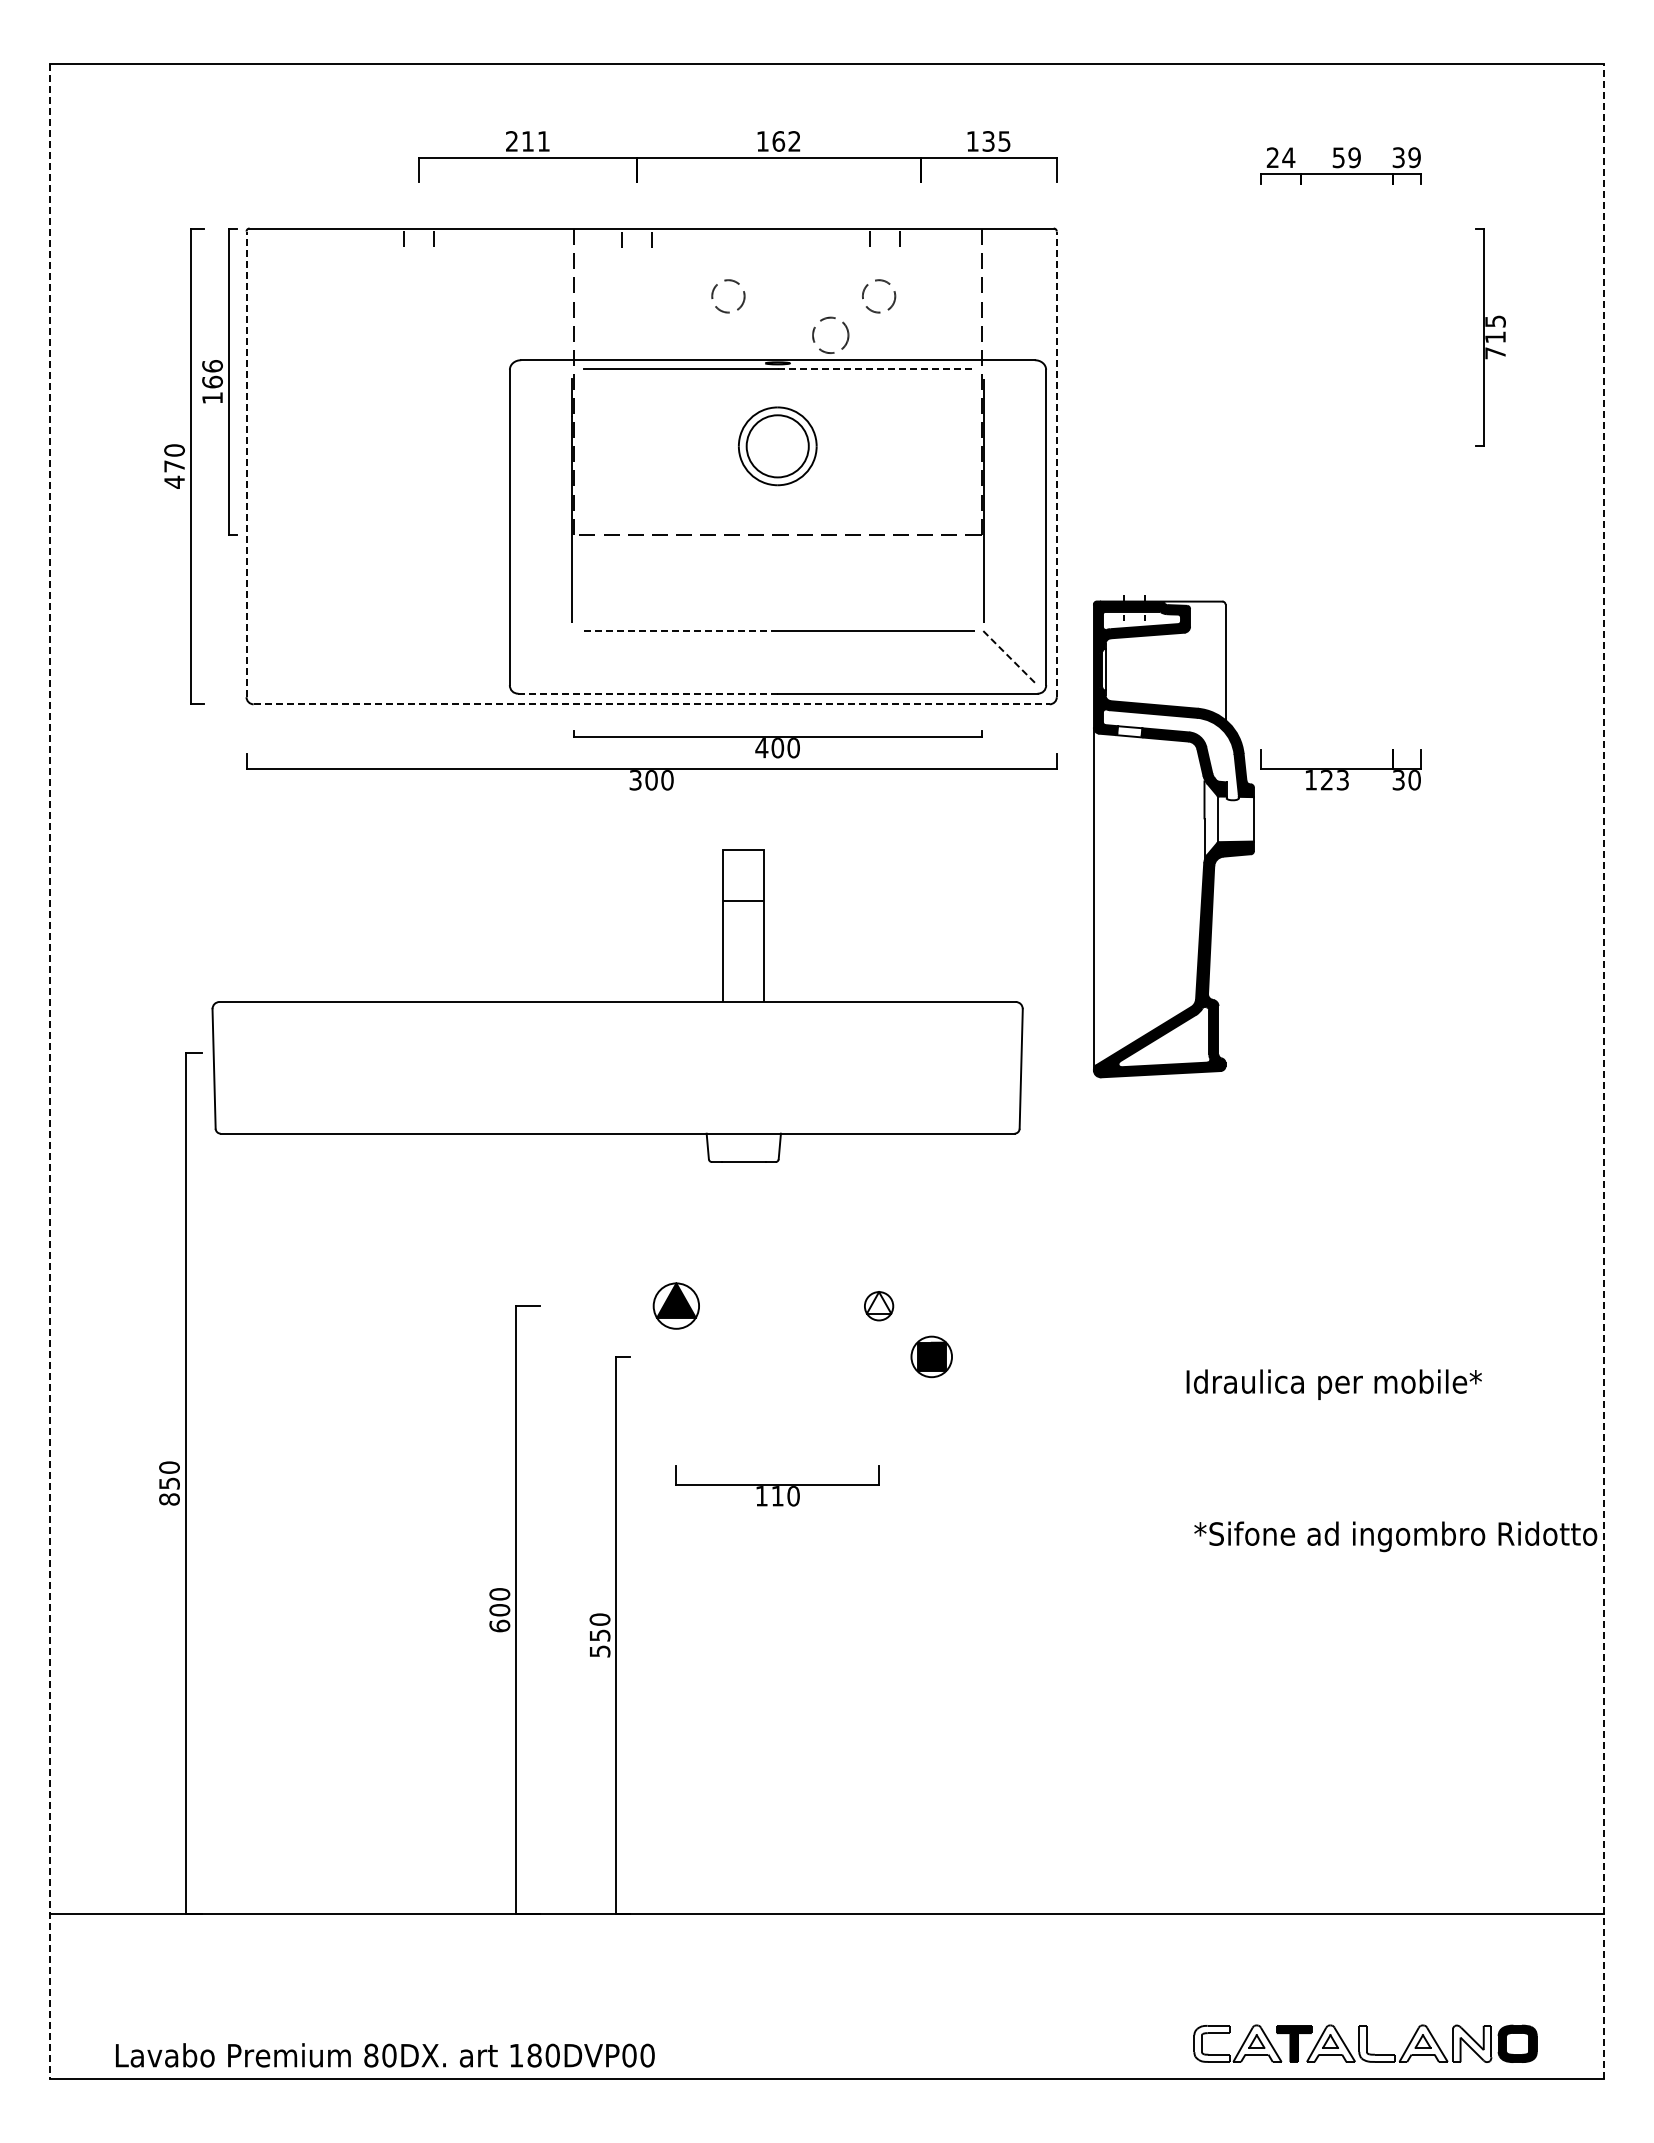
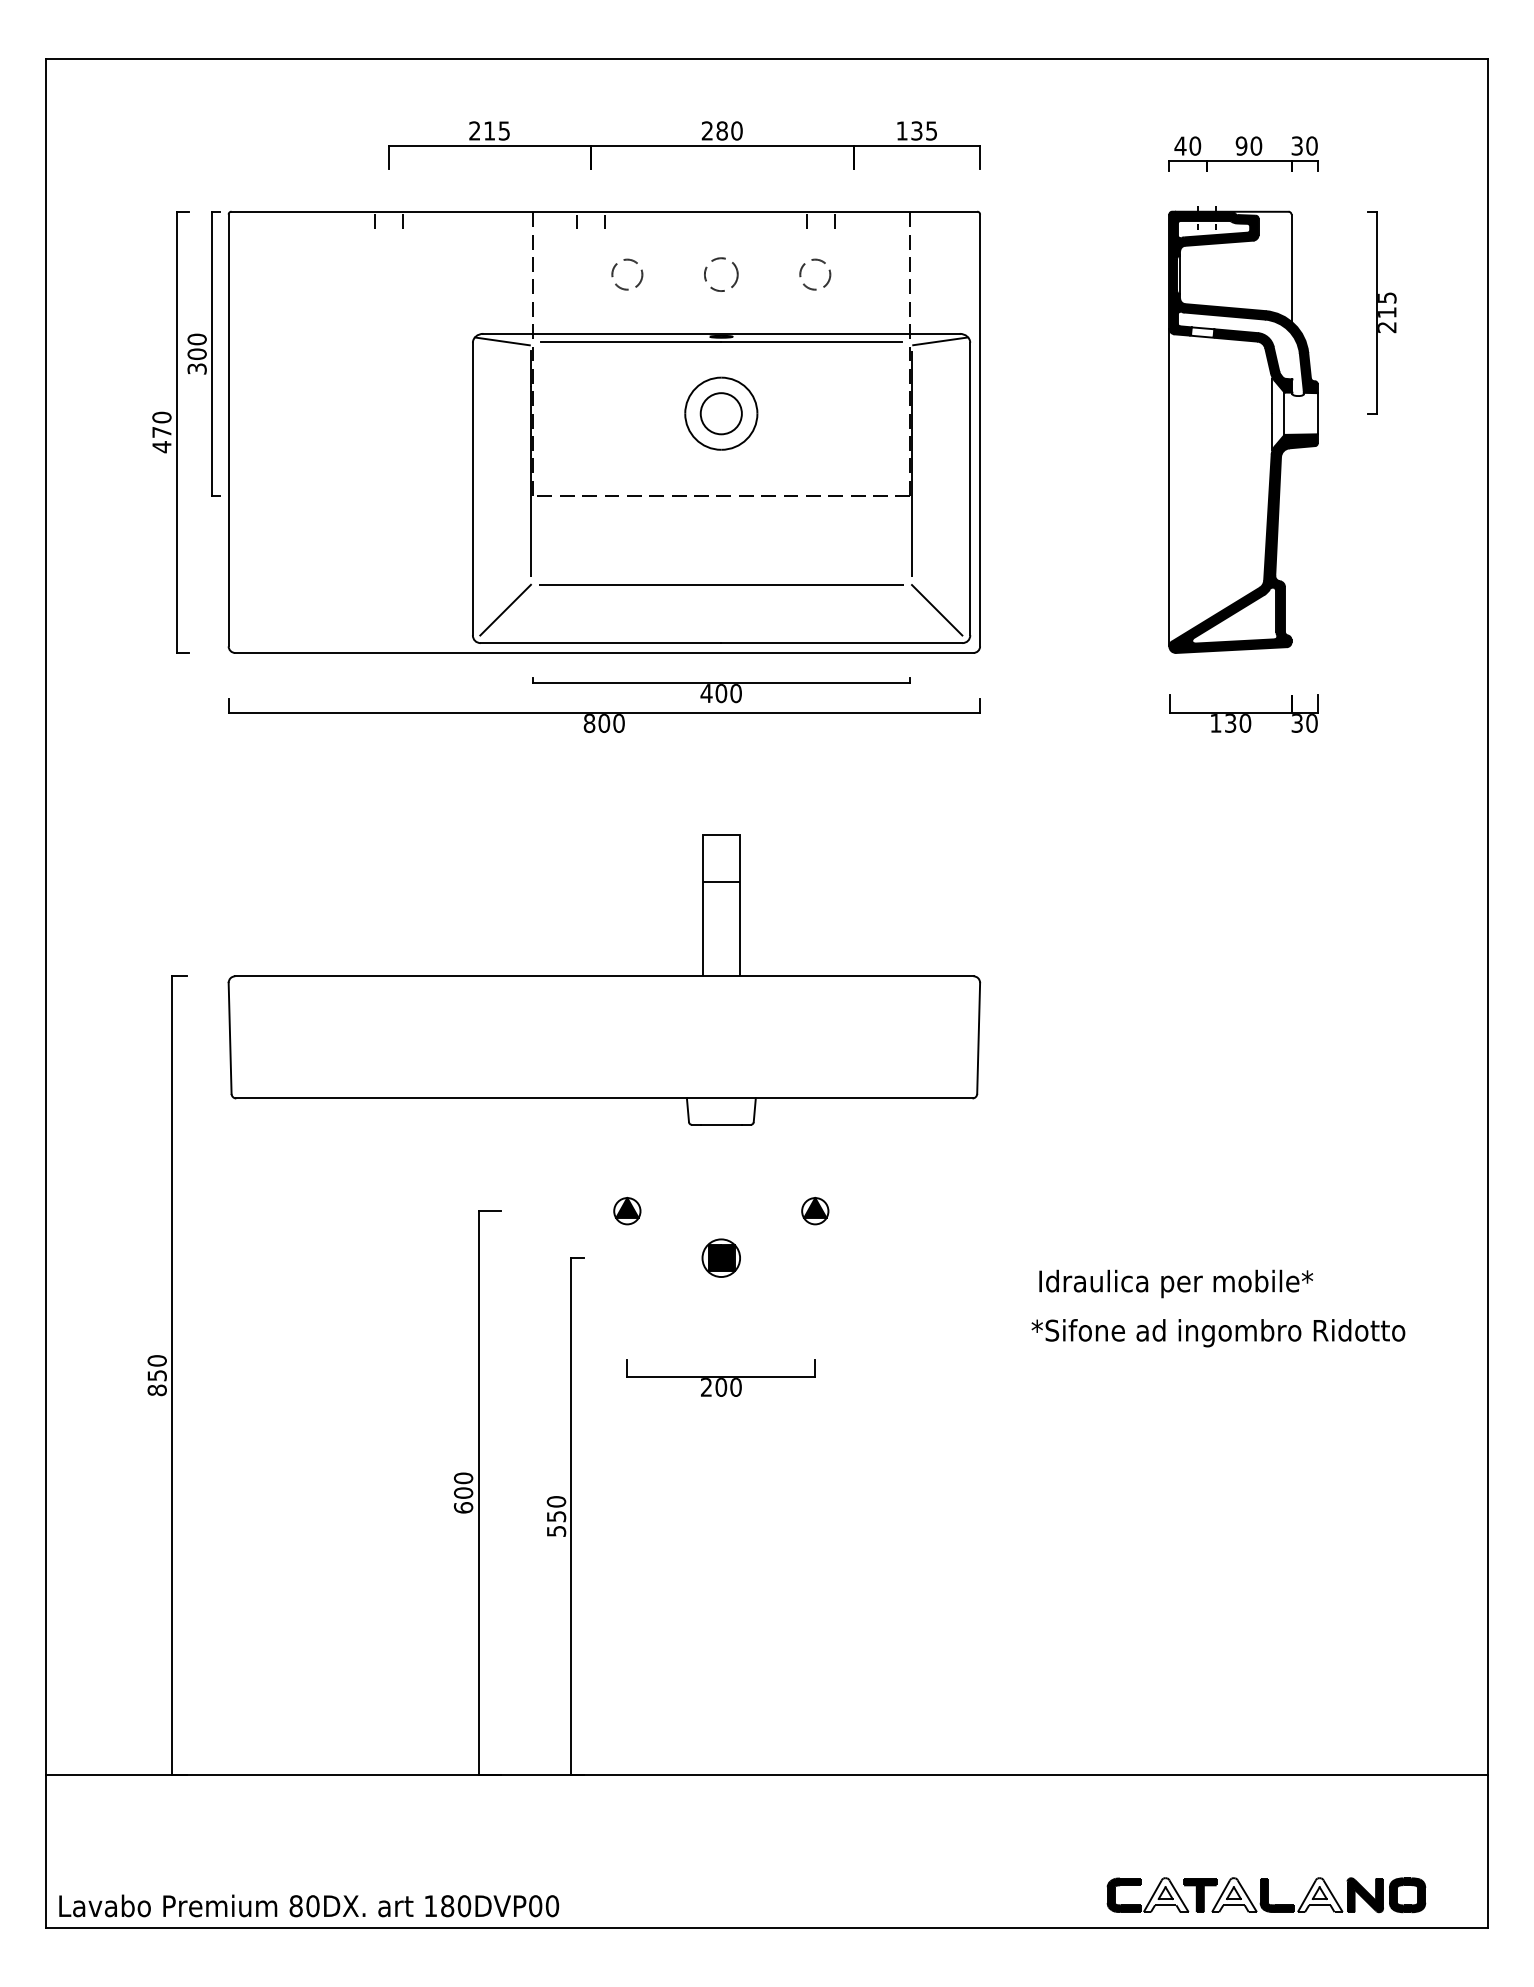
text: (543, 141) -> (504, 131), 211 -> 215
text: (778, 141) -> (722, 131), 162 -> 280
text: (1280, 157) -> (1187, 145), 24 -> 40
text: (1346, 157) -> (1248, 145), 59 -> 90
text: (1414, 157) -> (1311, 145), 39 -> 30
circle: (728, 296) -> (627, 274), moved
circle: (830, 334) -> (721, 273), moved
text: (1495, 353) -> (1386, 327), 715 -> 215
line: (541, 368) -> (502, 341), added
line: (1013, 368) -> (939, 341), added
line: (875, 369) -> (811, 342), dashed -> solid
text: (212, 382) -> (197, 354), 166 -> 300
circle: (777, 446) -> (721, 413), size x0.71
line: (246, 464) -> (228, 430), dashed -> solid
line: (1056, 464) -> (979, 430), dashed -> solid
line: (679, 631) -> (630, 585), dashed -> solid
line: (544, 657) -> (505, 609), added
line: (1010, 658) -> (937, 610), dashed -> solid
line: (648, 693) -> (601, 642), dashed -> solid
line: (652, 704) -> (605, 653), dashed -> solid
text: (635, 780) -> (589, 723), 300 -> 800
text: (1335, 780) -> (1238, 723), 123 -> 130
part: (1173, 836) -> (1243, 429), moved
part: (617, 1005) -> (604, 979), moved
line: (1604, 1071) -> (1488, 993), dashed -> solid
line: (49, 1072) -> (45, 994), dashed -> solid
fill: (879, 1302) -> (815, 1207), added
part: (676, 1306) -> (627, 1211), size x0.62
part: (931, 1356) -> (721, 1257), moved
text: (1333, 1384) -> (1175, 1283), moved
text: (769, 1496) -> (713, 1387), 110 -> 200
text: (1395, 1536) -> (1218, 1332), moved
fill: (1211, 2043) -> (1123, 1894), added
fill: (1376, 2043) -> (1276, 1894), added
fill: (1471, 2043) -> (1364, 1894), added
text: (385, 2055) -> (309, 1906), moved

